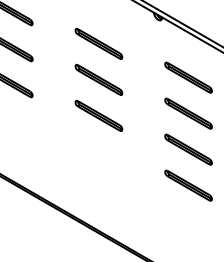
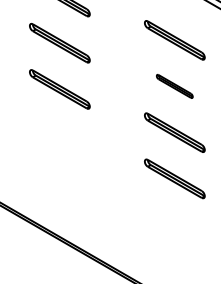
part: (188, 113) -> (174, 86), size x0.6

